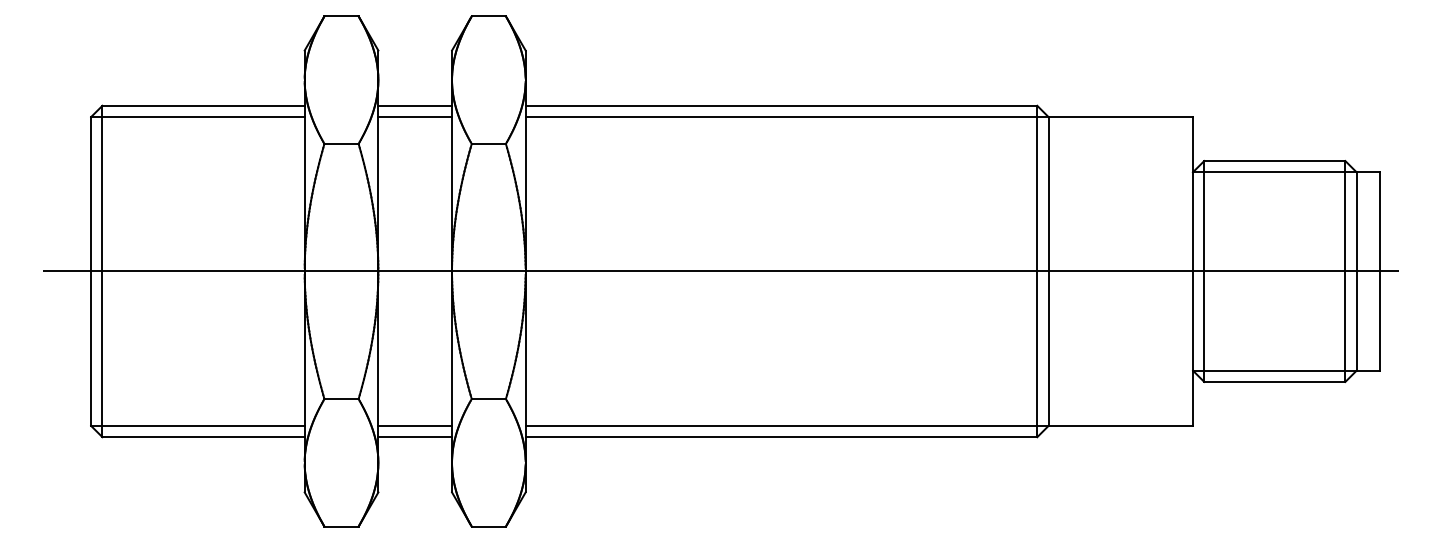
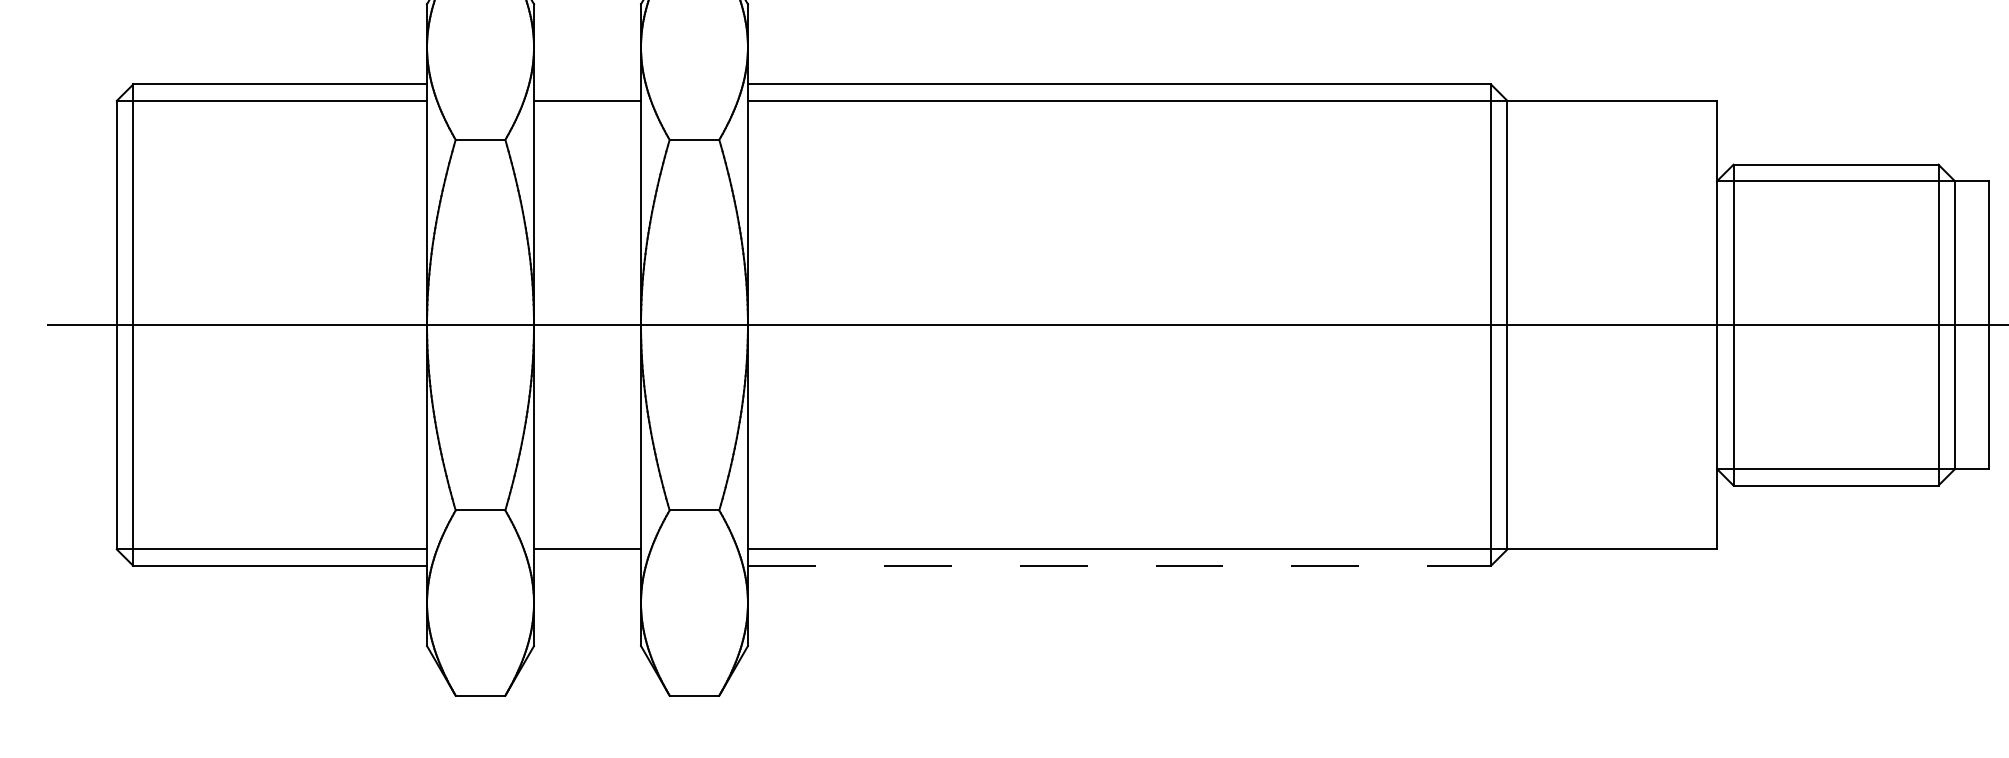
line: (415, 105) -> (587, 84), removed
line: (415, 437) -> (587, 566), removed
line: (781, 437) -> (1119, 566), solid -> dashed

